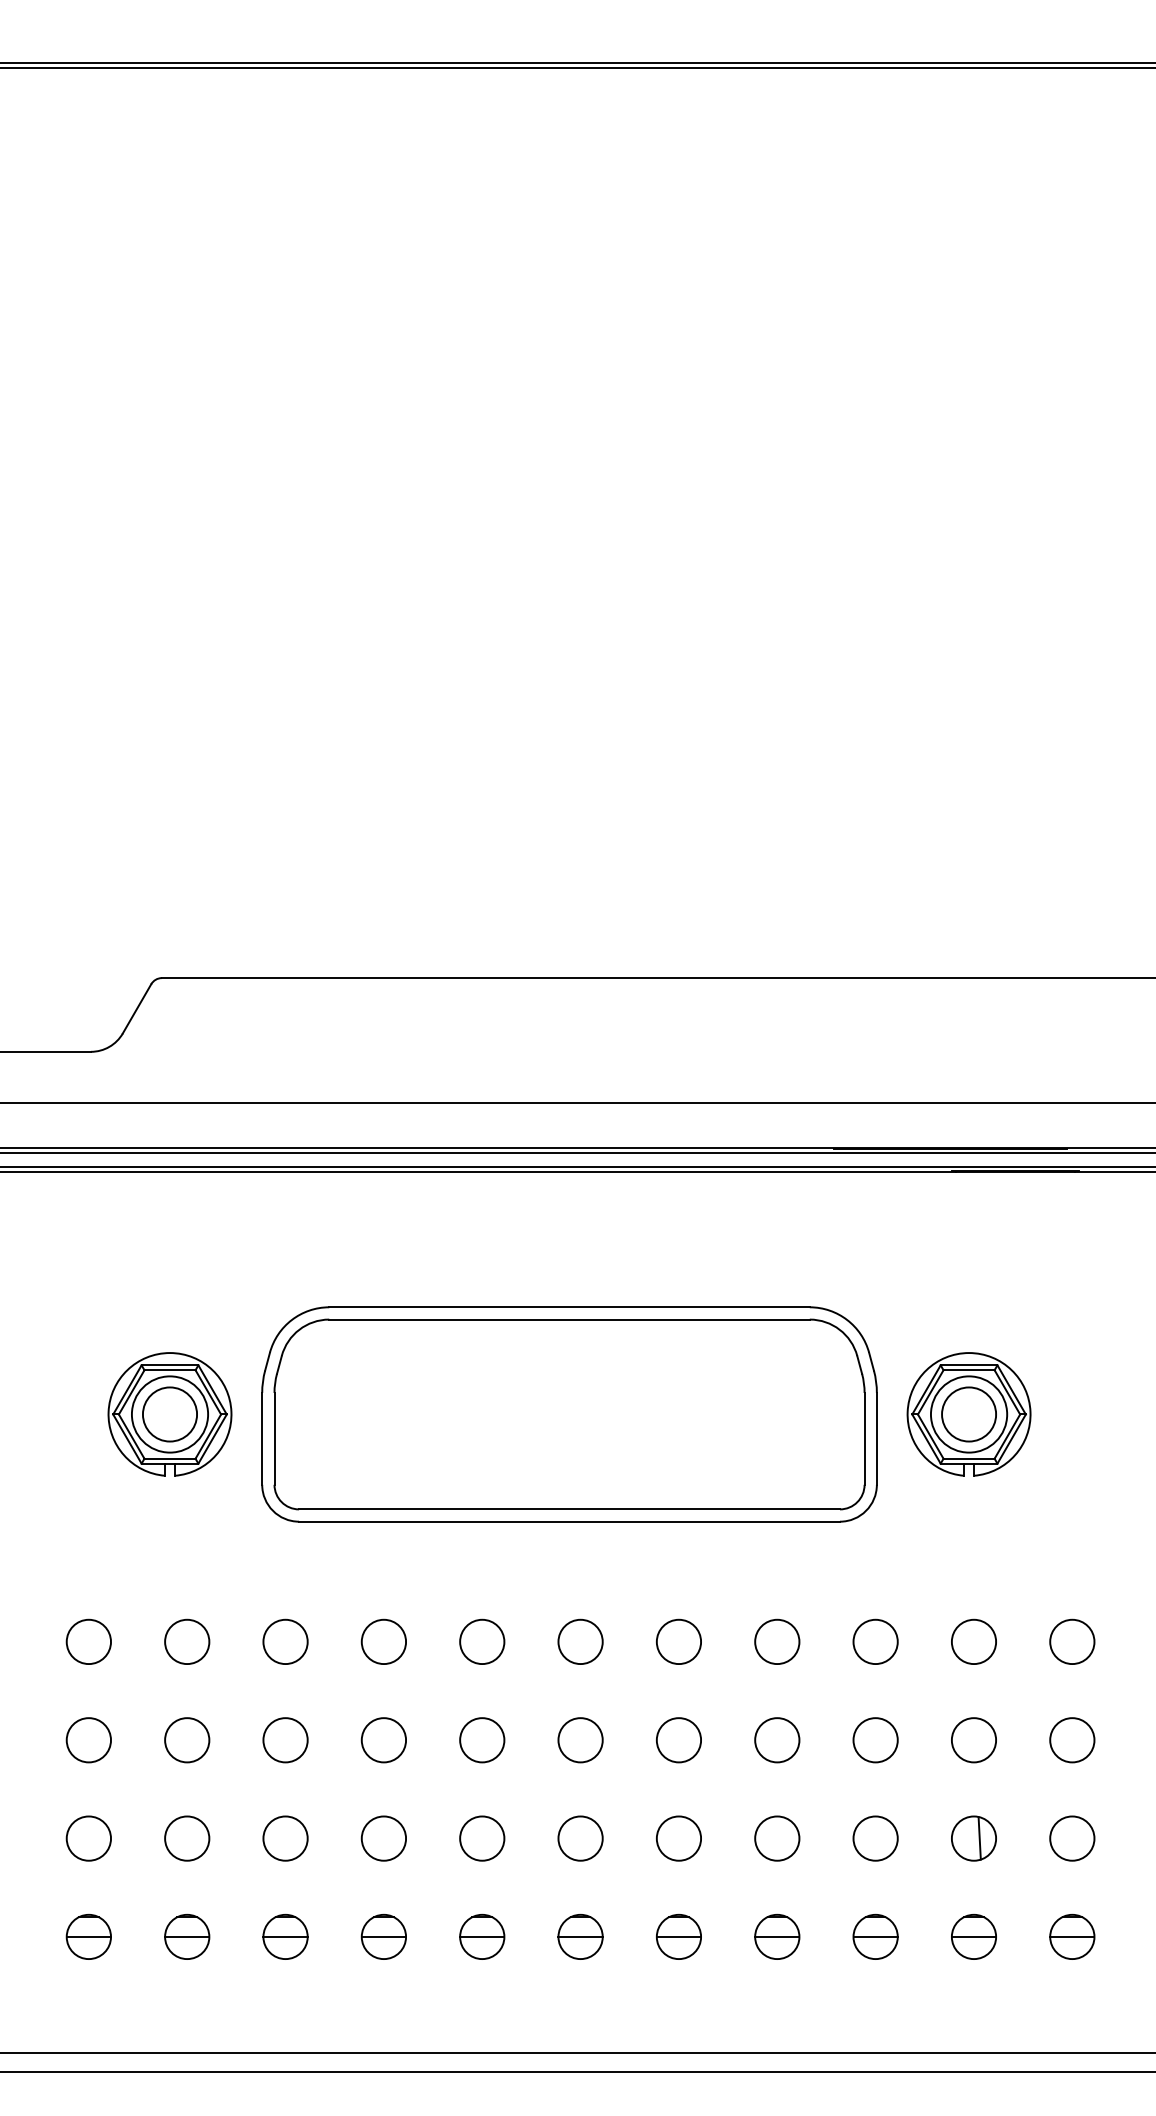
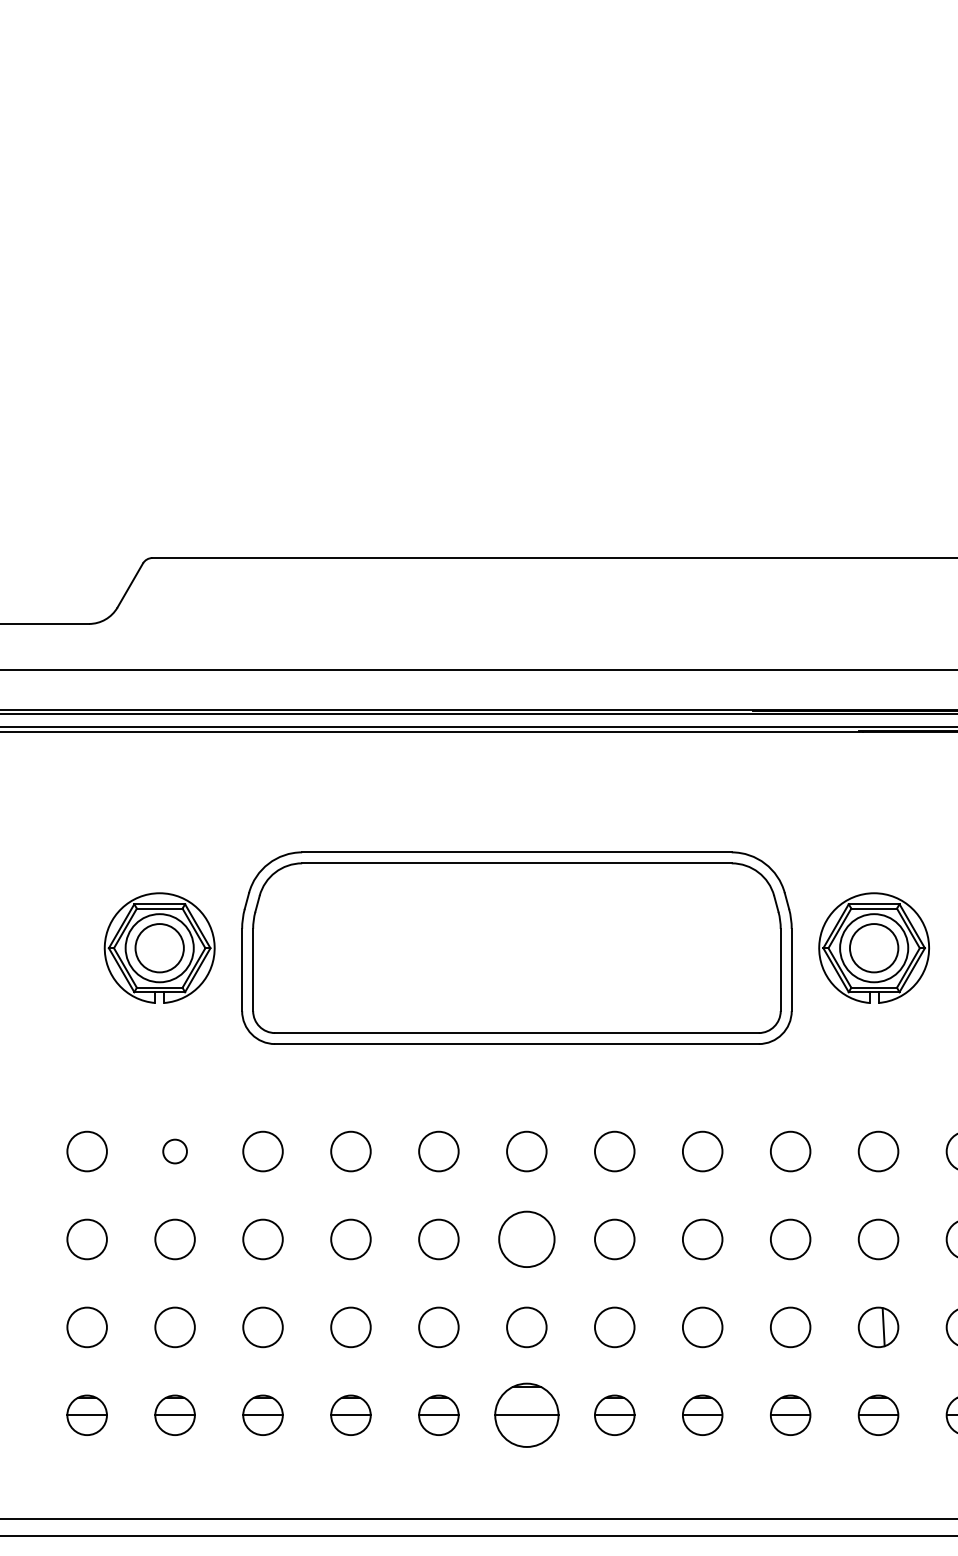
circle: (187, 1641) -> (175, 1151), size x0.6
circle: (580, 1740) -> (526, 1239), size x1.4
part: (580, 1936) -> (526, 1414), size x1.6

